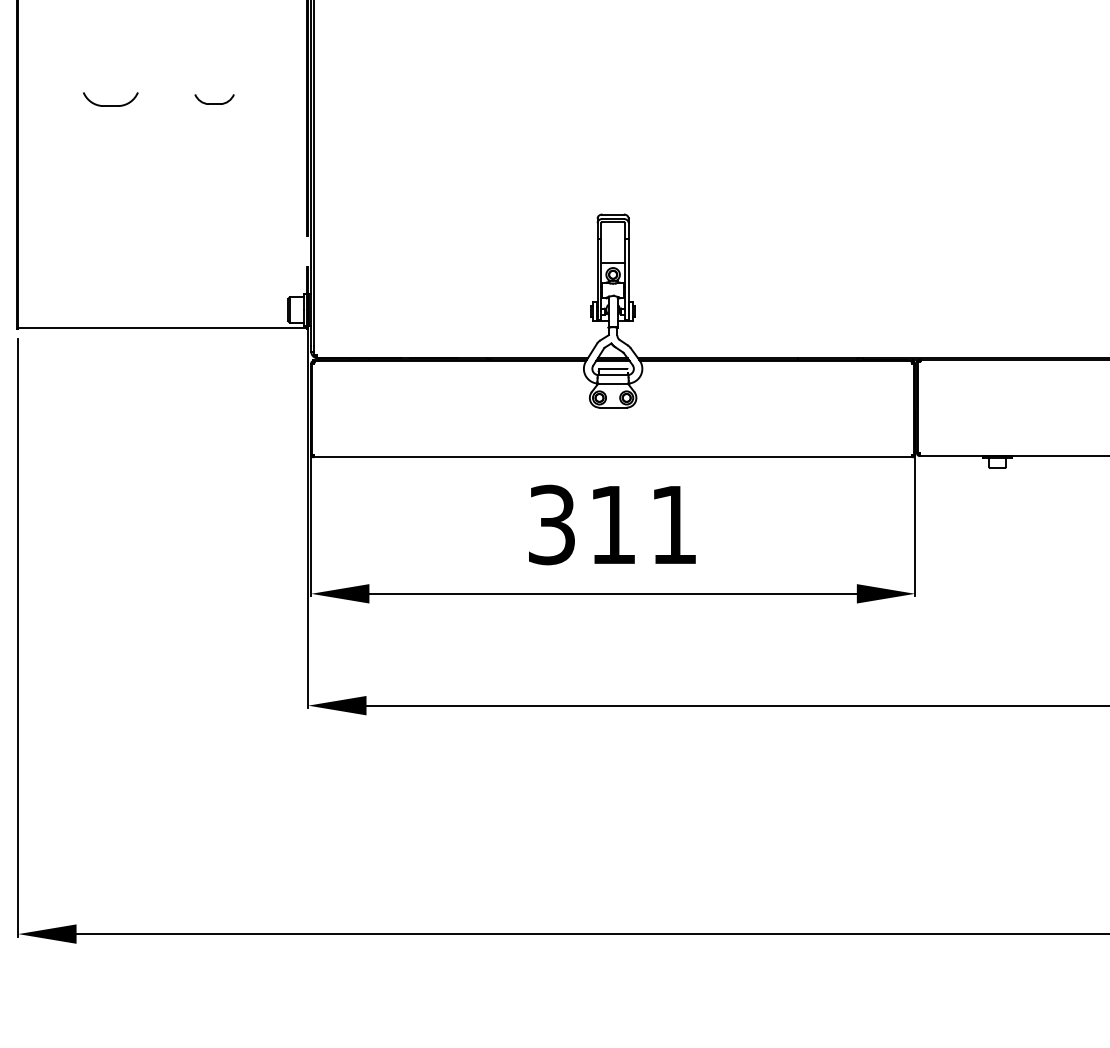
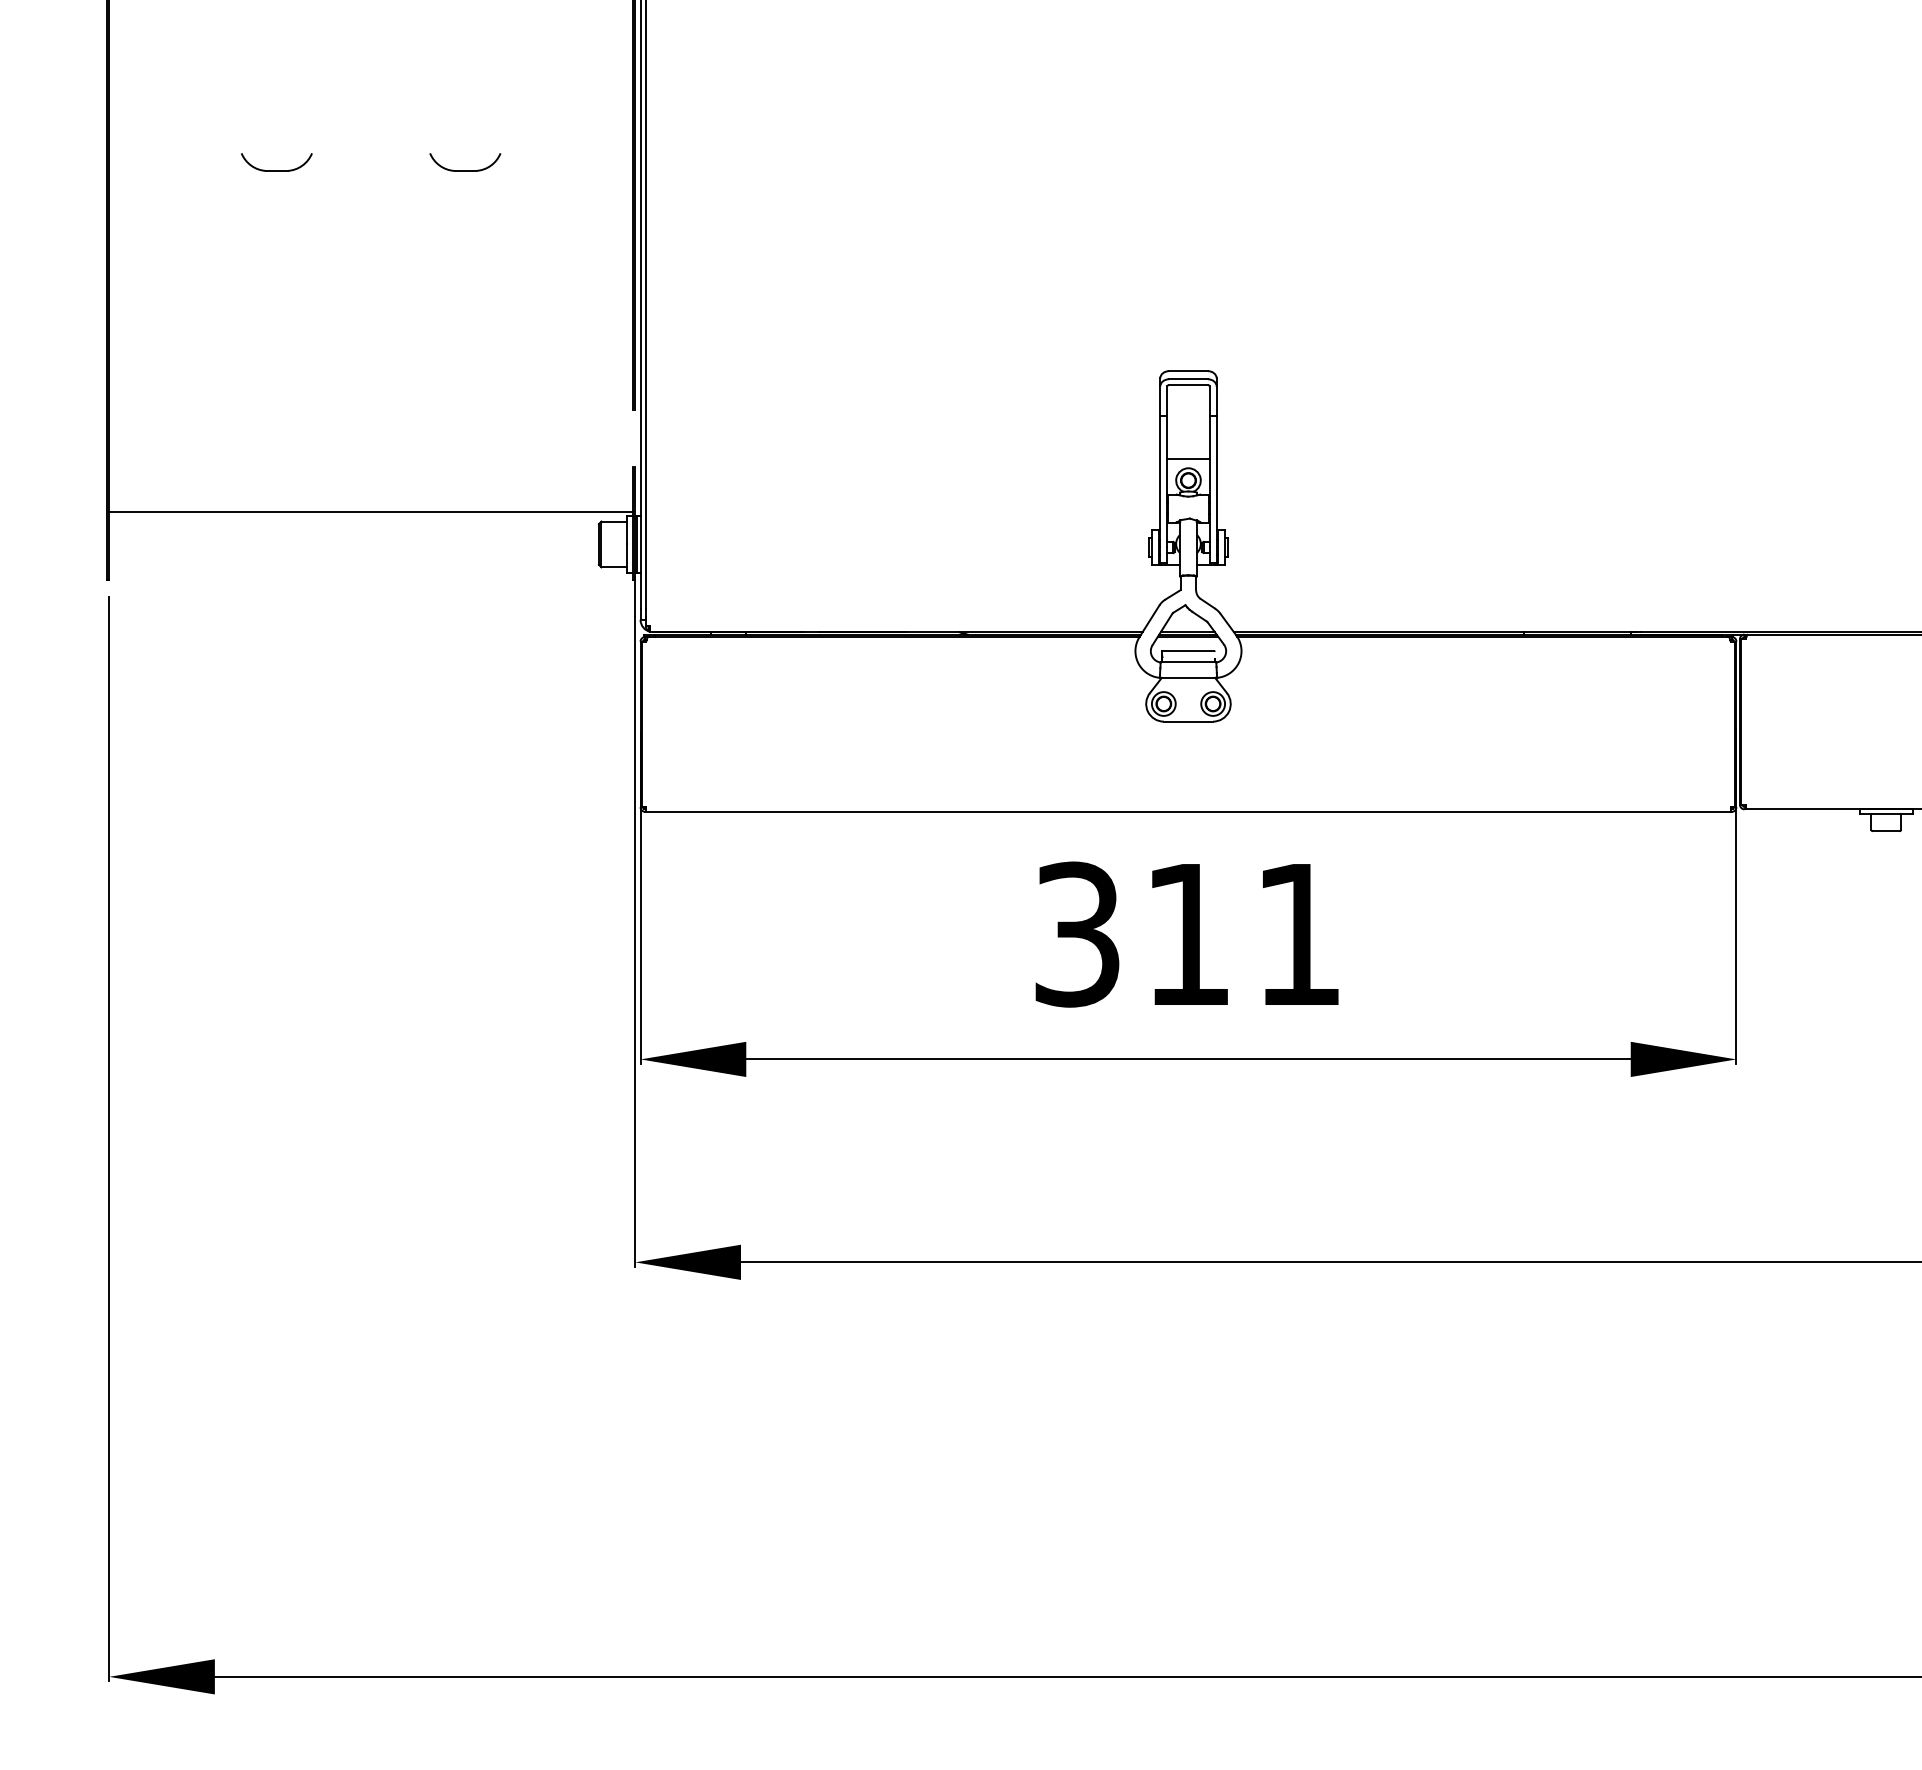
part: (110, 99) -> (276, 162), size x0.71
line: (162, 327) -> (370, 510), moved

